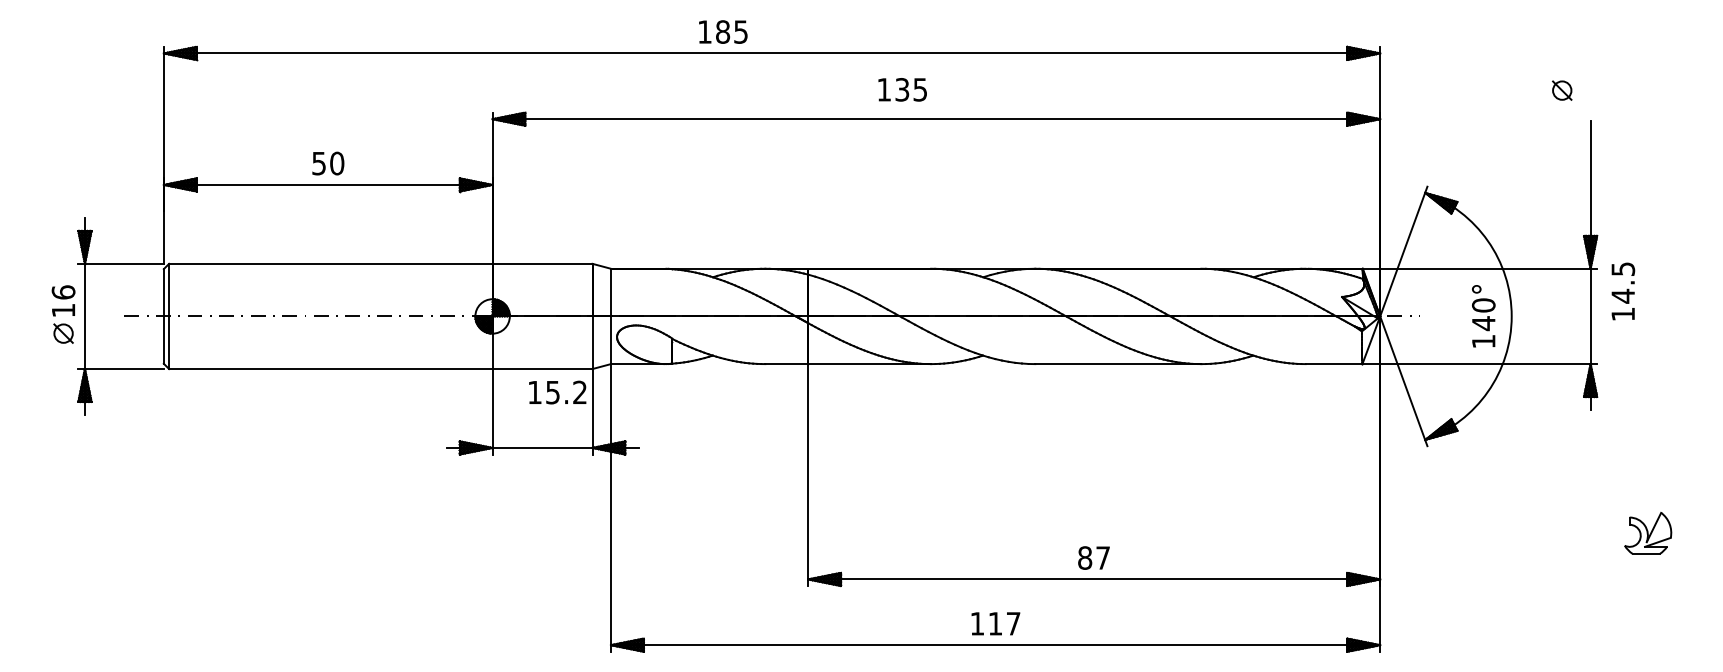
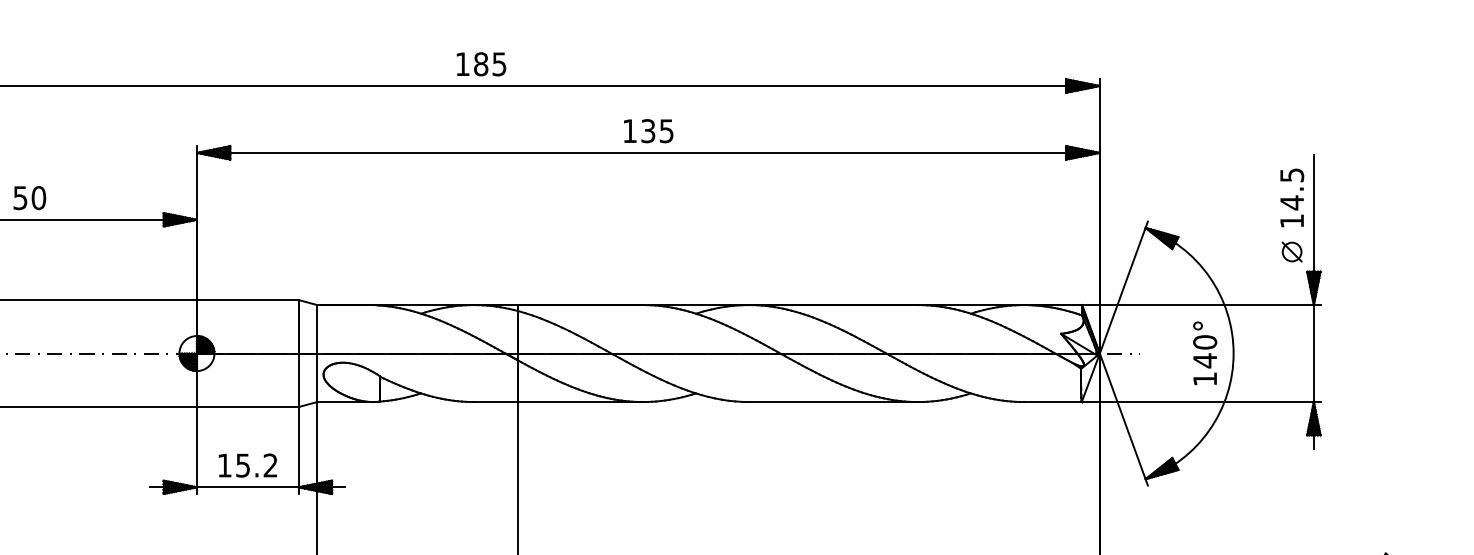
text: (723, 31) -> (481, 63), moved
text: (902, 89) -> (648, 130), moved
part: (1562, 90) -> (1292, 251), moved
text: (1623, 291) -> (1292, 197), moved
text: (557, 392) -> (247, 465), moved

